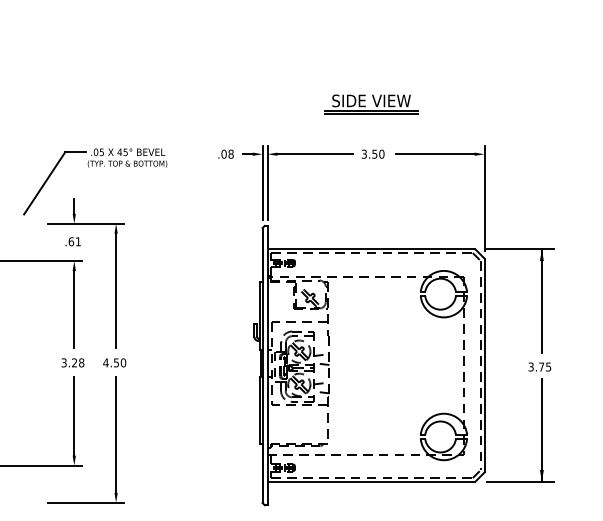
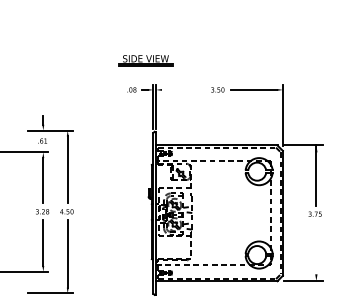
part: (370, 103) -> (145, 60), moved
line: (314, 153) -> (183, 89), removed
part: (88, 167) -> (51, 97), removed
line: (542, 430) -> (316, 251), removed

